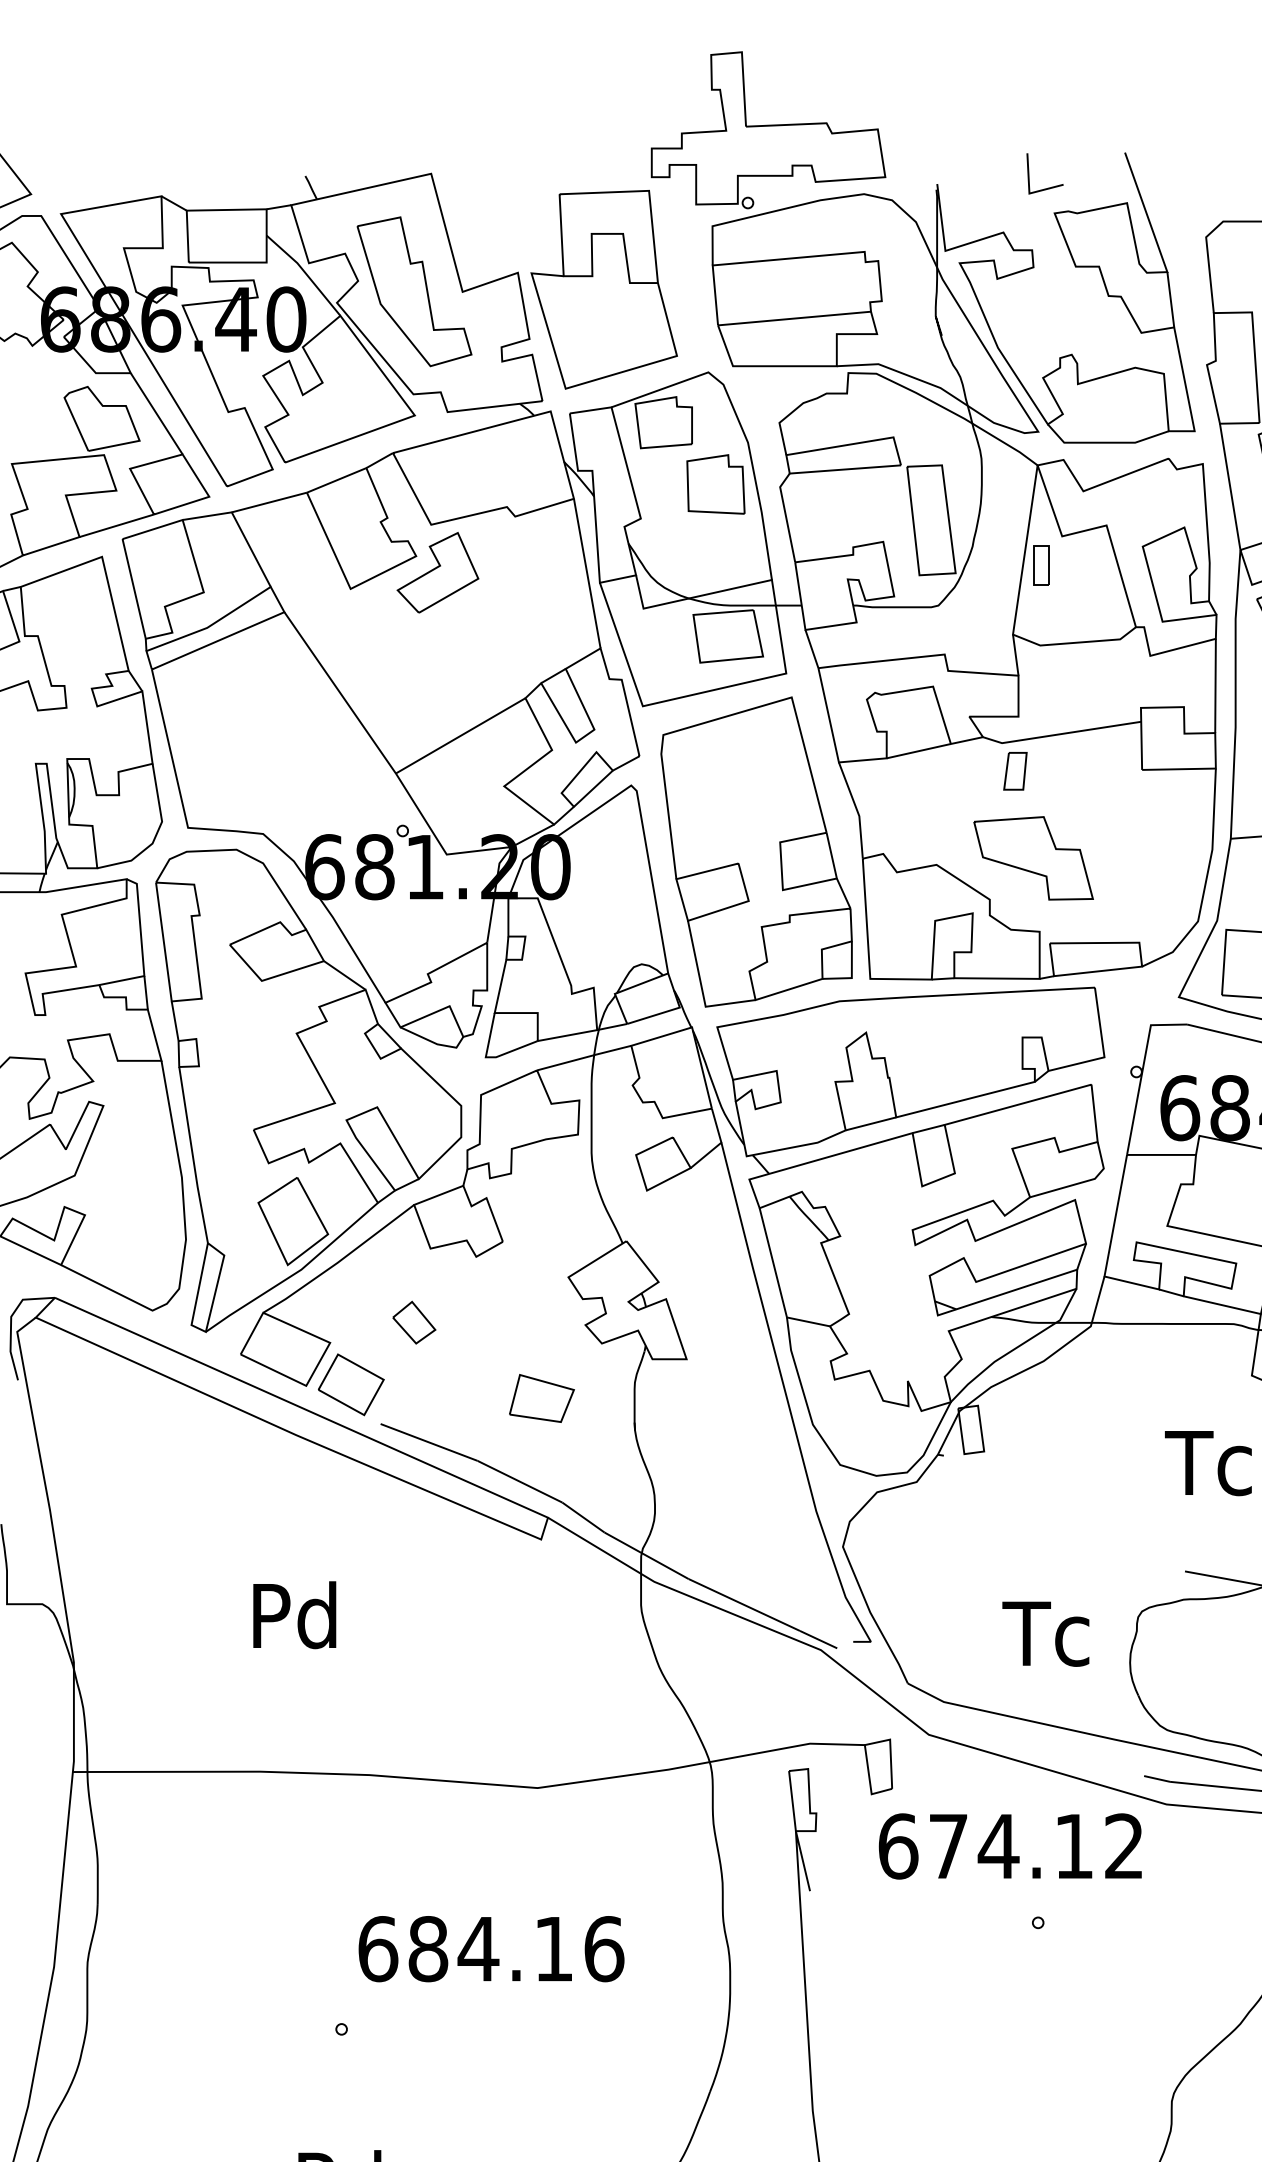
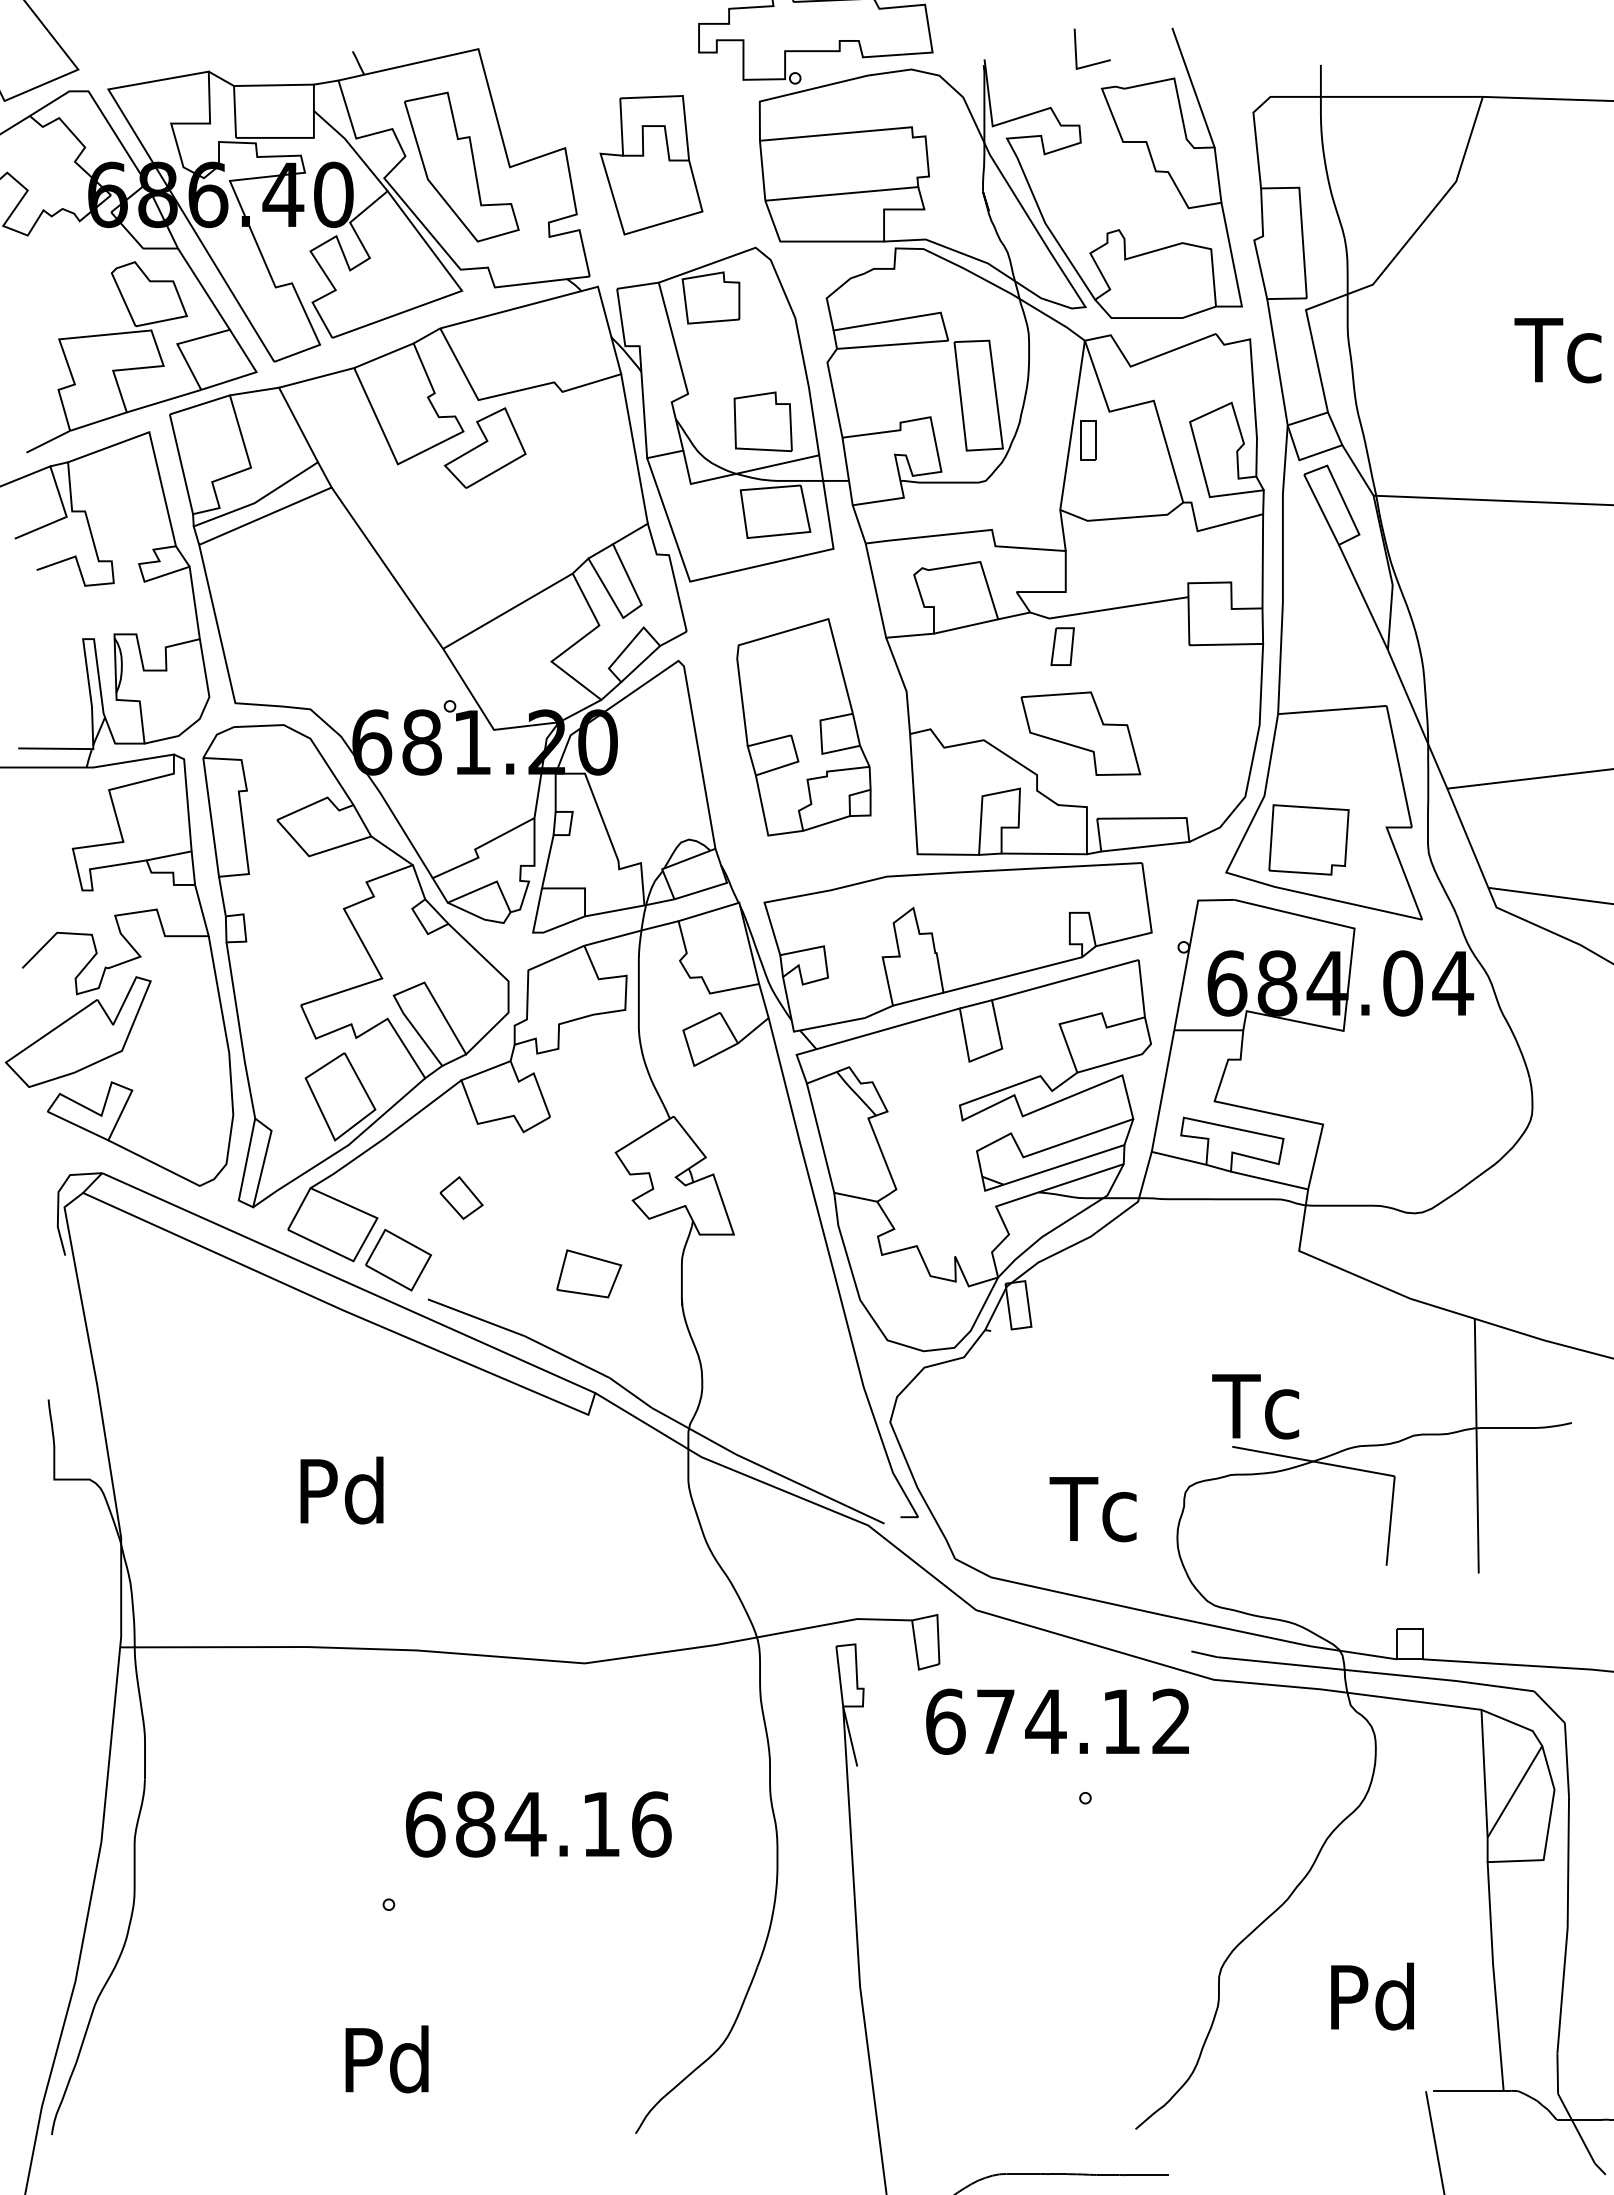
part: (604, 290) -> (651, 165), size x0.7
part: (715, 484) -> (762, 421), moved
part: (756, 851) -> (803, 726), size x0.7
text: (1208, 1463) -> (1255, 1406), moved

